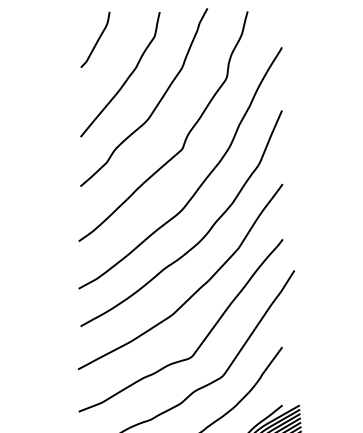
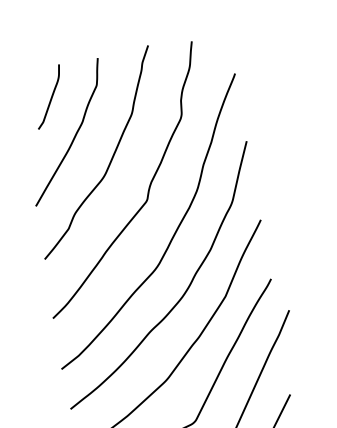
curve: (97, 39) -> (51, 96), moved

